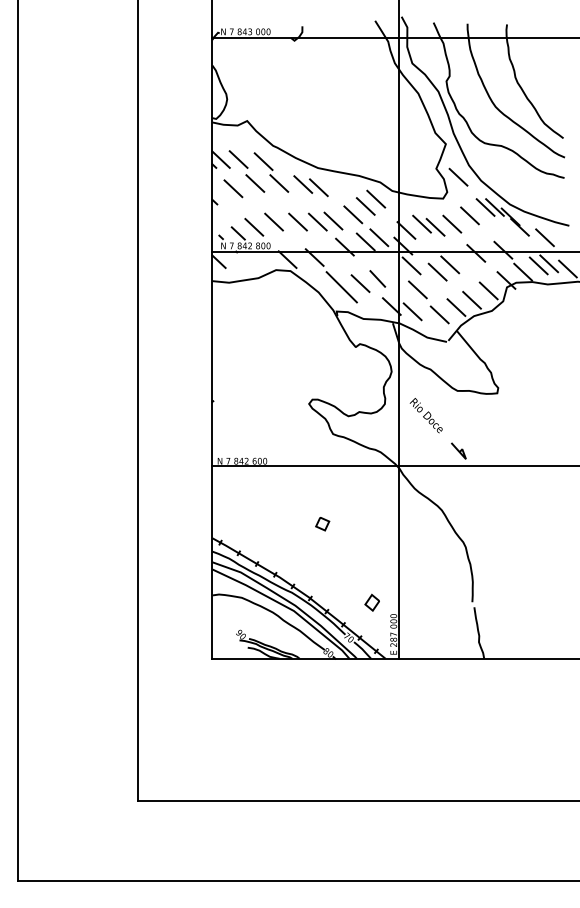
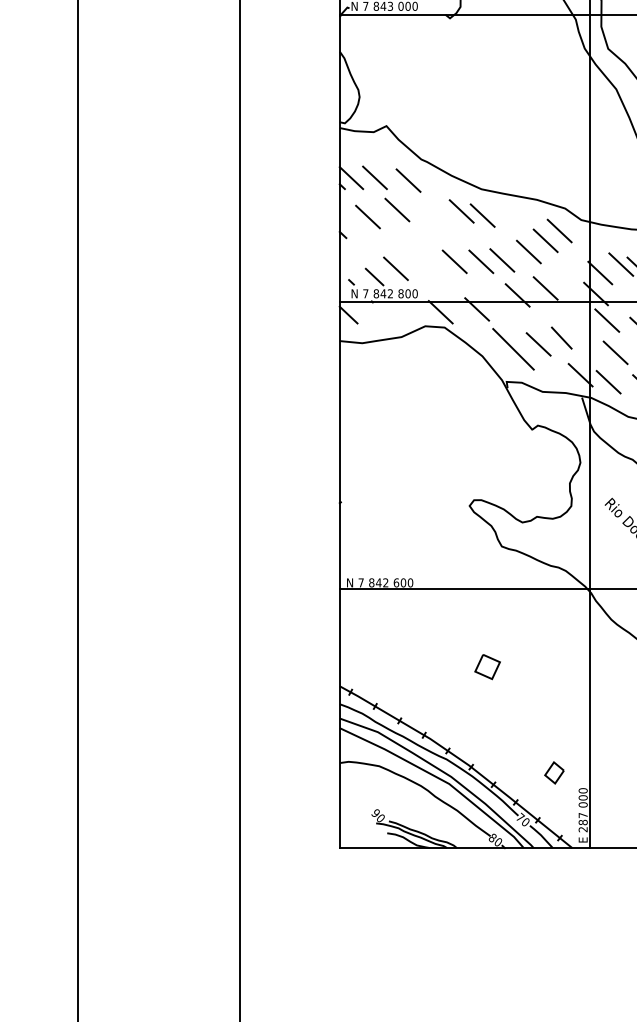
line: (279, 183) -> (429, 209), removed
line: (273, 221) -> (421, 261), removed
line: (379, 237) -> (564, 282), removed
part: (322, 524) -> (487, 667), size x1.4

